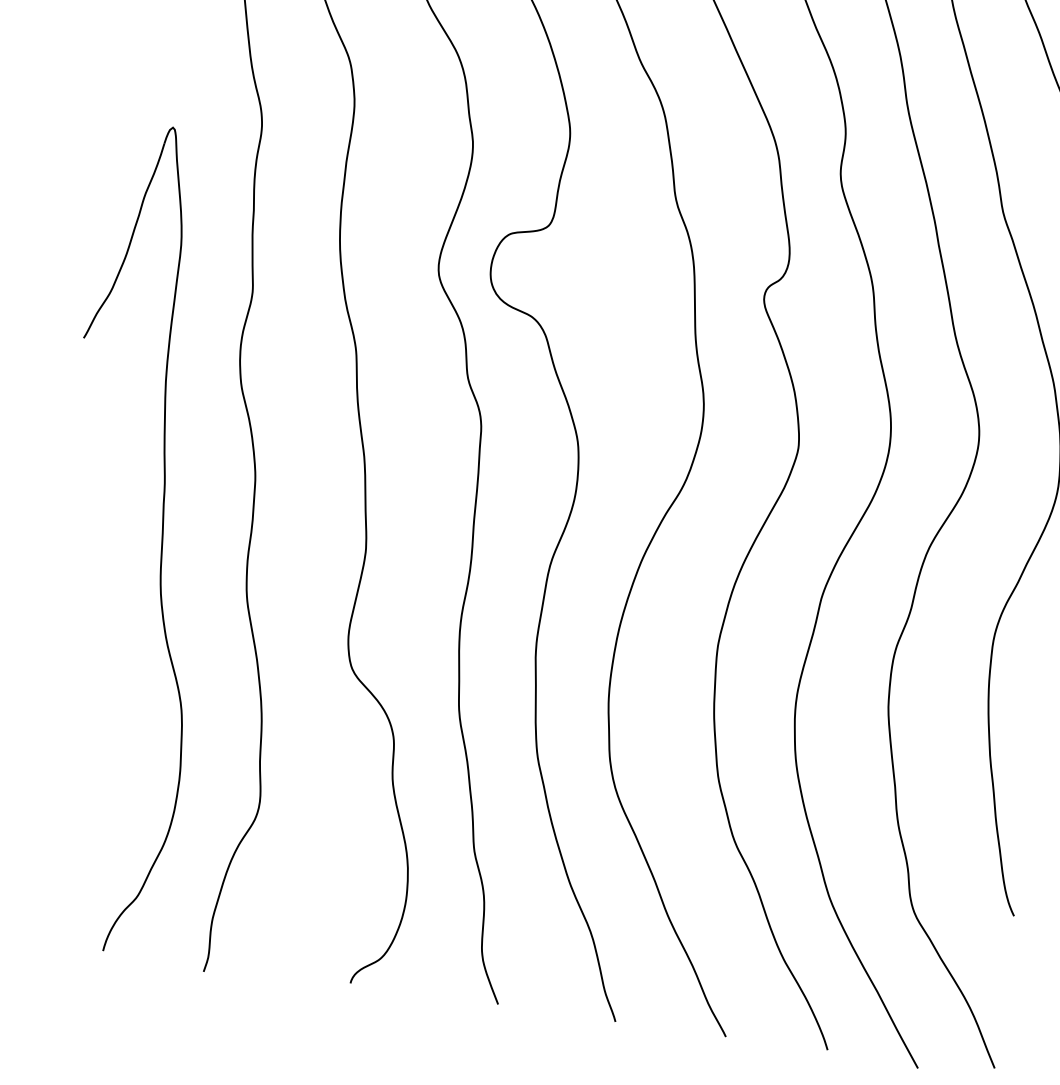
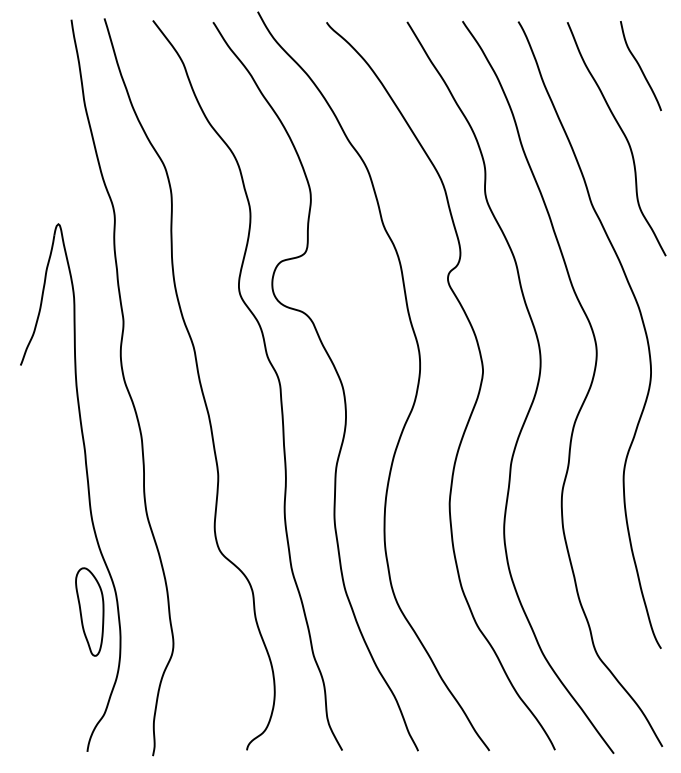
part: (136, 734) -> (89, 611), added

